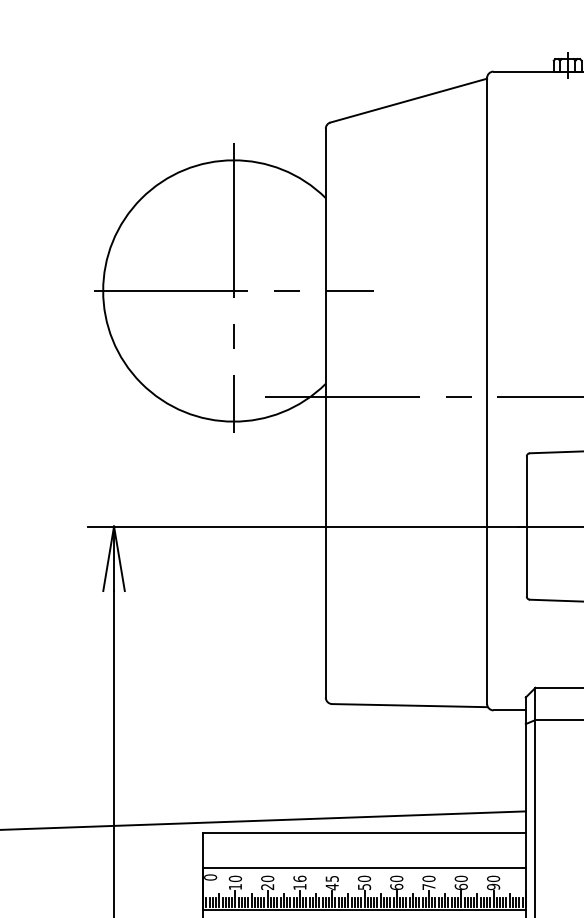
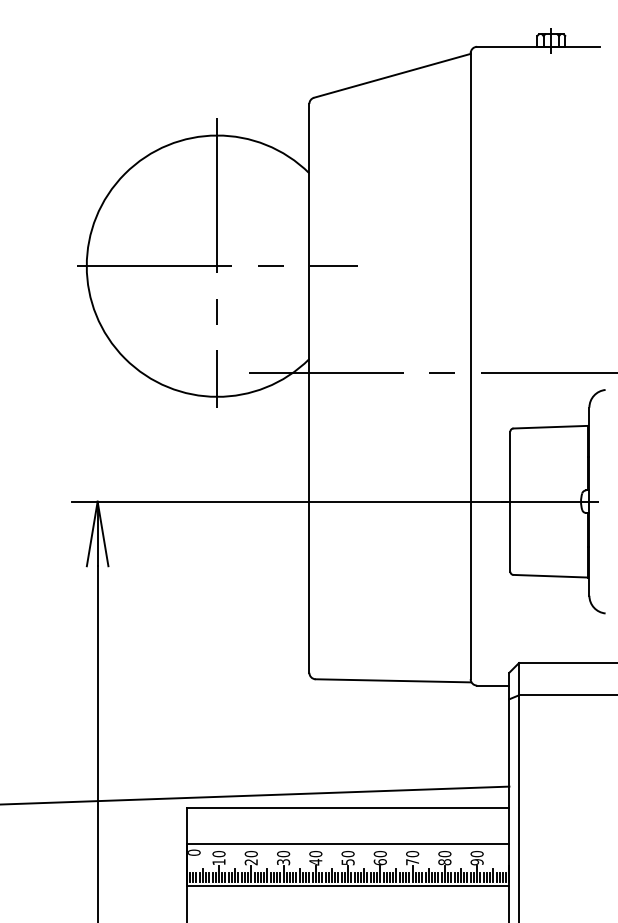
text: (331, 879) -> (315, 854), 45 -> 40
text: (299, 882) -> (283, 857), 16 -> 30
text: (460, 887) -> (444, 862), 60 -> 80

